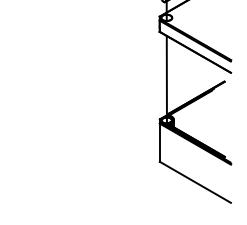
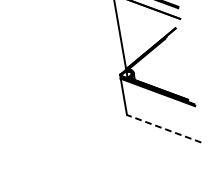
line: (194, 182) -> (163, 129), solid -> dashed

